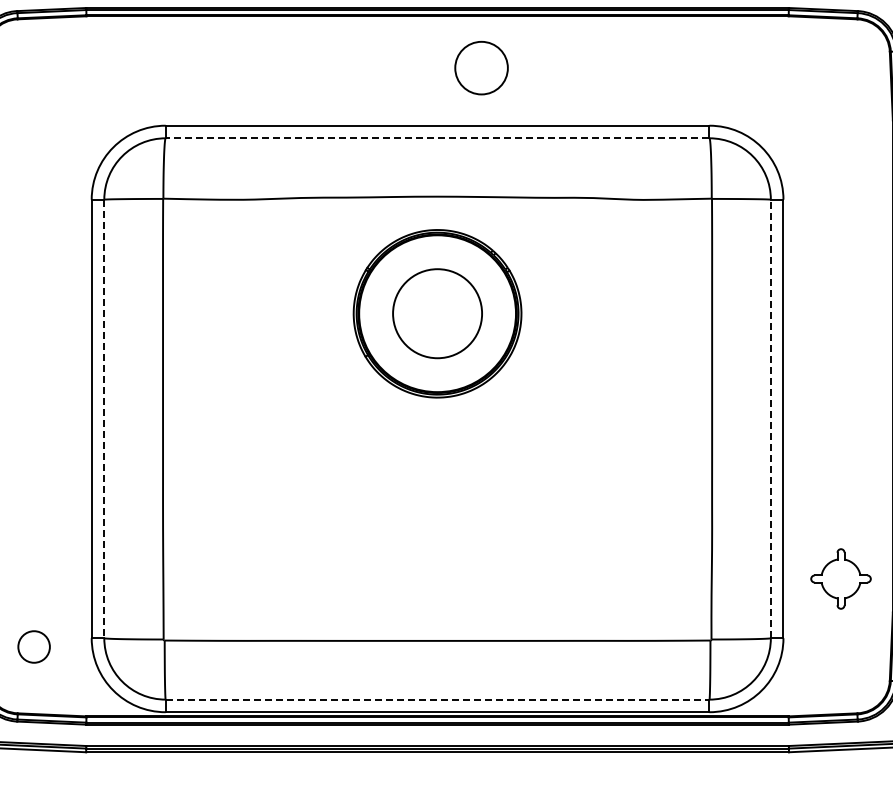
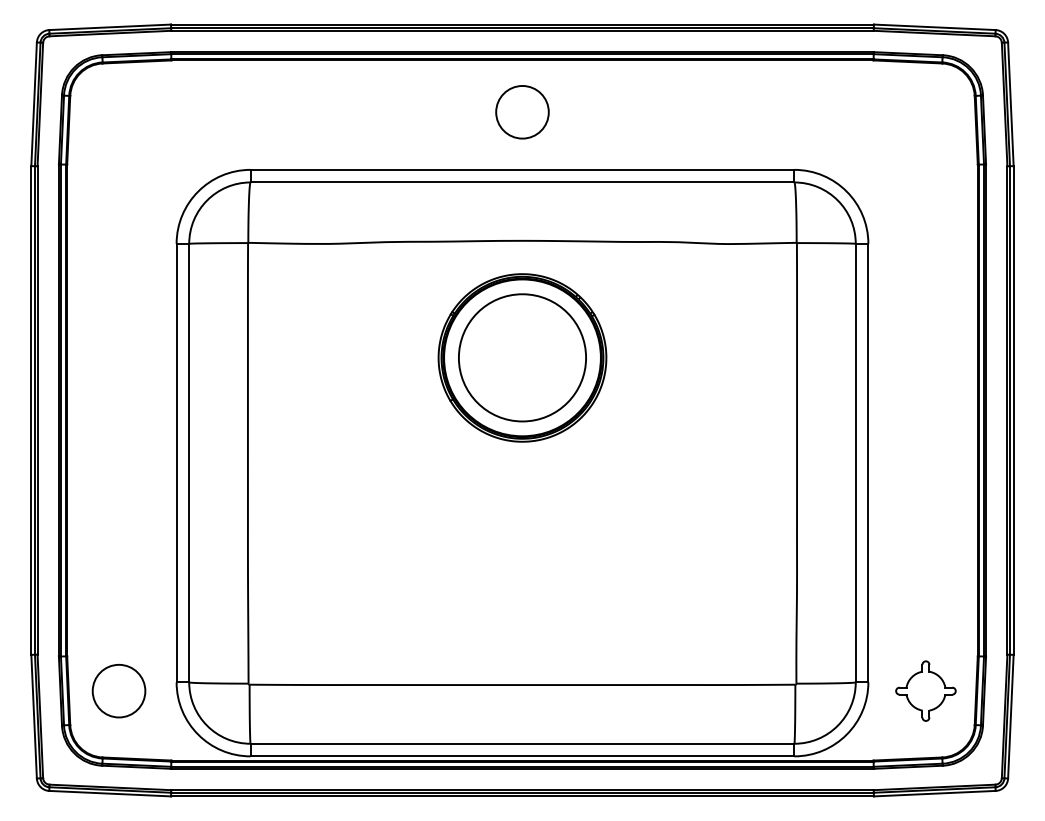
circle: (481, 68) -> (522, 112), moved
line: (437, 138) -> (522, 182), dashed -> solid
circle: (437, 313) -> (522, 357), size x1.43
line: (770, 418) -> (855, 462), dashed -> solid
line: (104, 419) -> (189, 463), dashed -> solid
part: (840, 578) -> (925, 690), moved
circle: (33, 646) -> (118, 690), size x1.67
line: (437, 699) -> (522, 743), dashed -> solid

